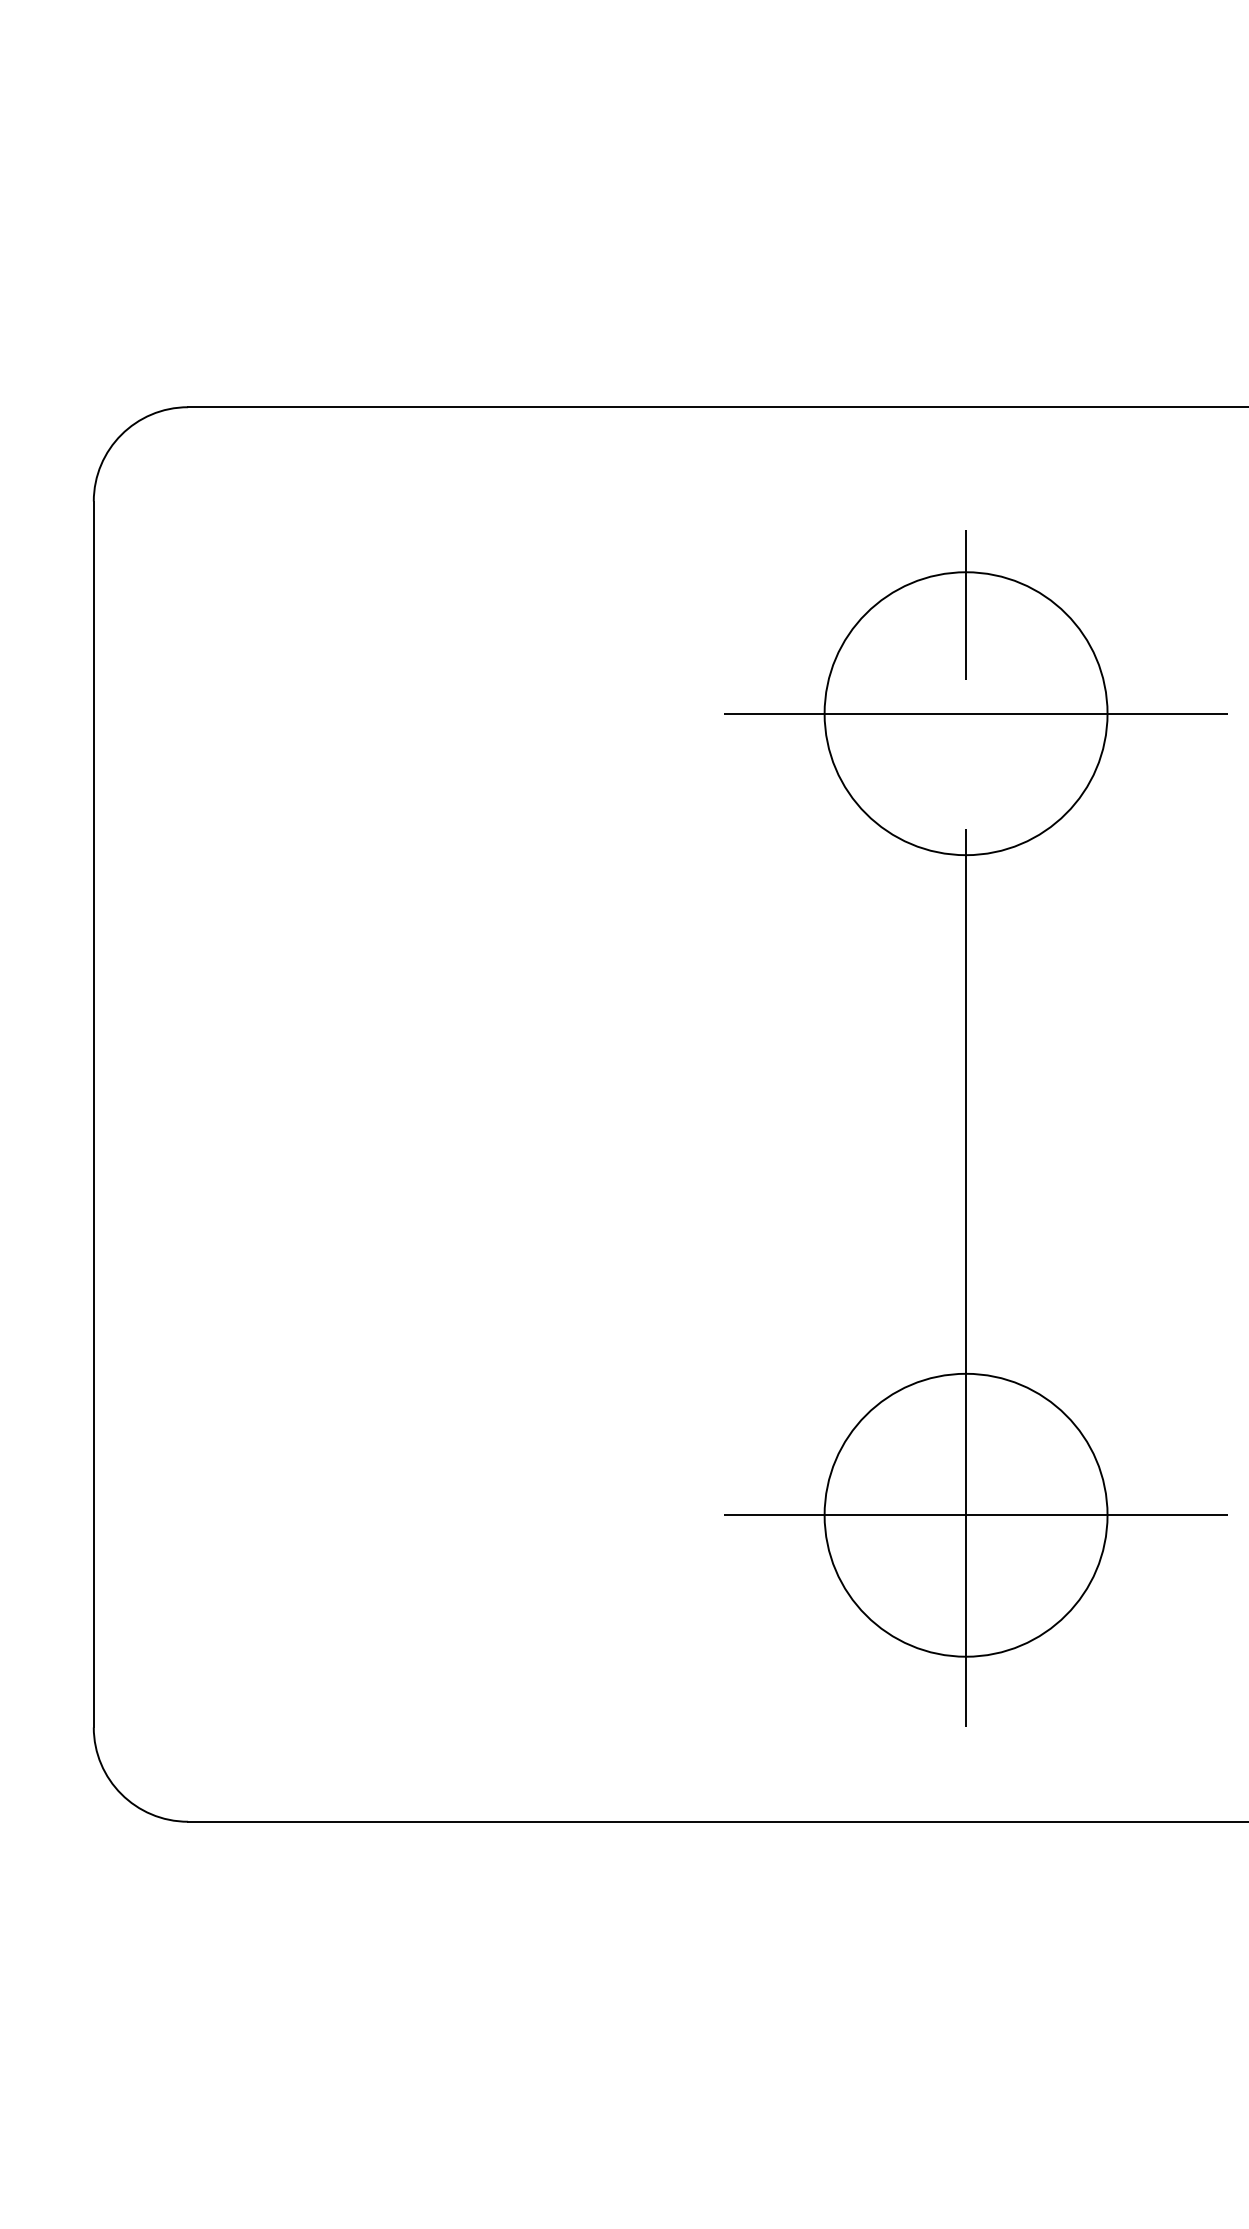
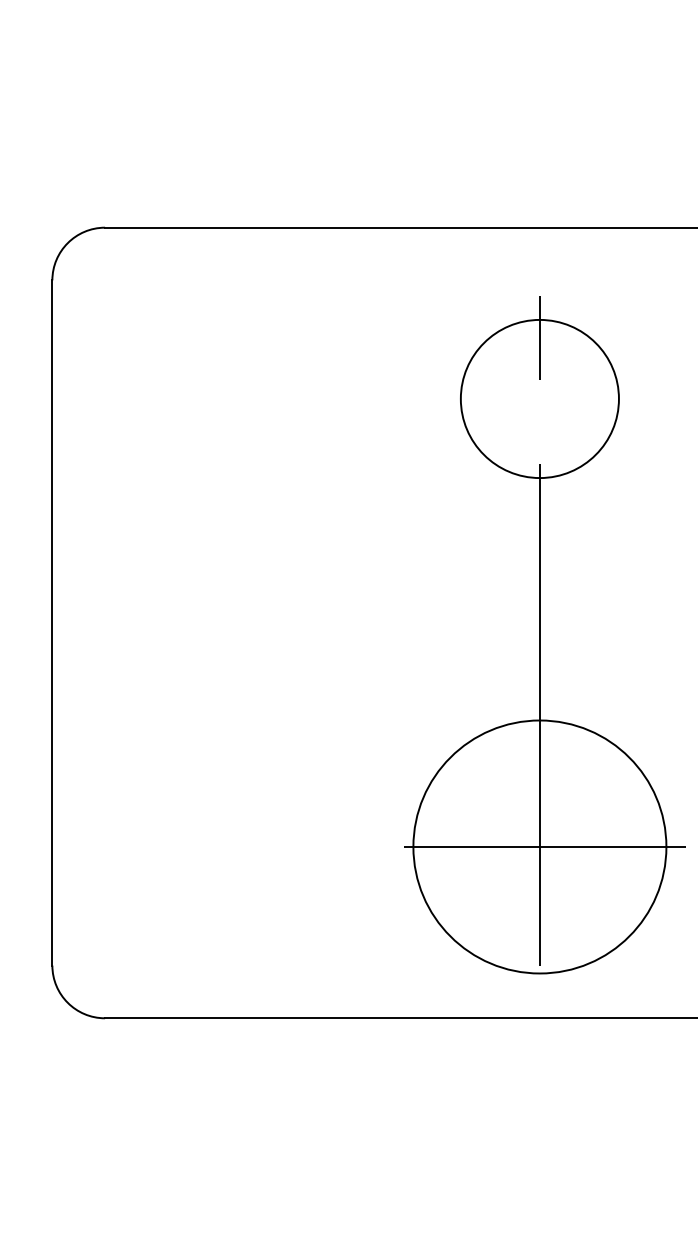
line: (976, 714) -> (545, 399), removed
circle: (965, 1514) -> (539, 846), size x1.6

